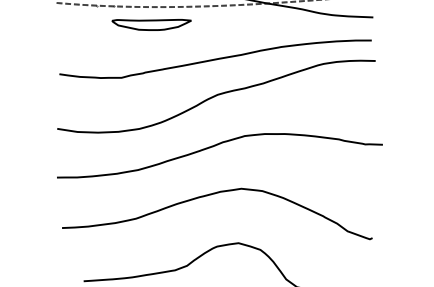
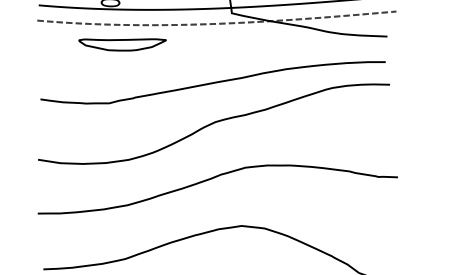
part: (151, 24) -> (122, 44), moved

